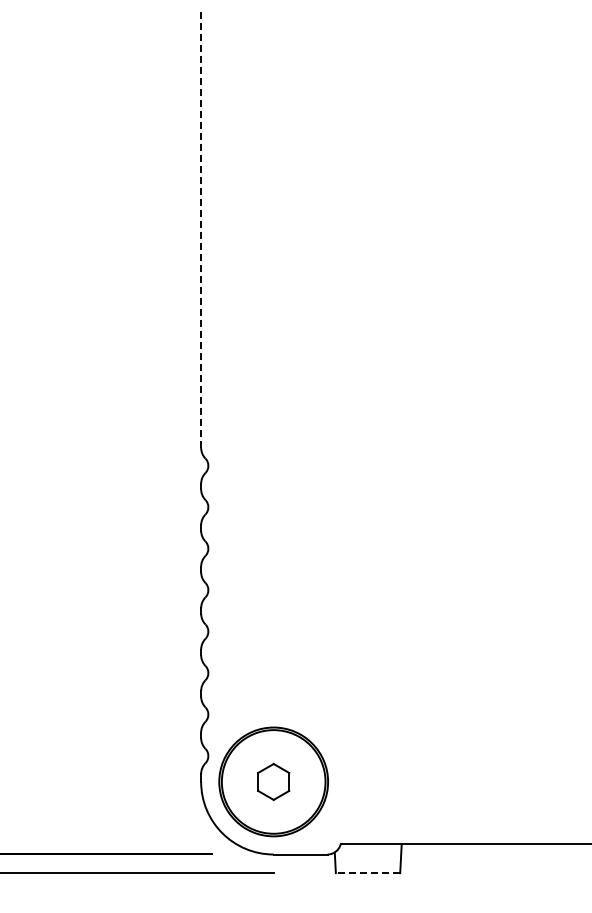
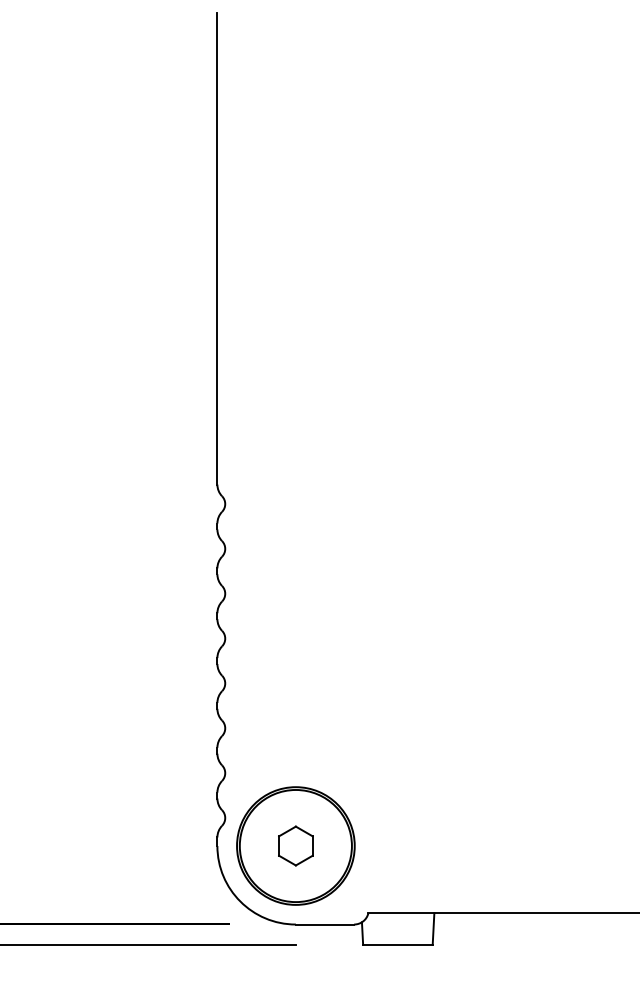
line: (201, 229) -> (217, 248), dashed -> solid
line: (367, 873) -> (397, 945), dashed -> solid

